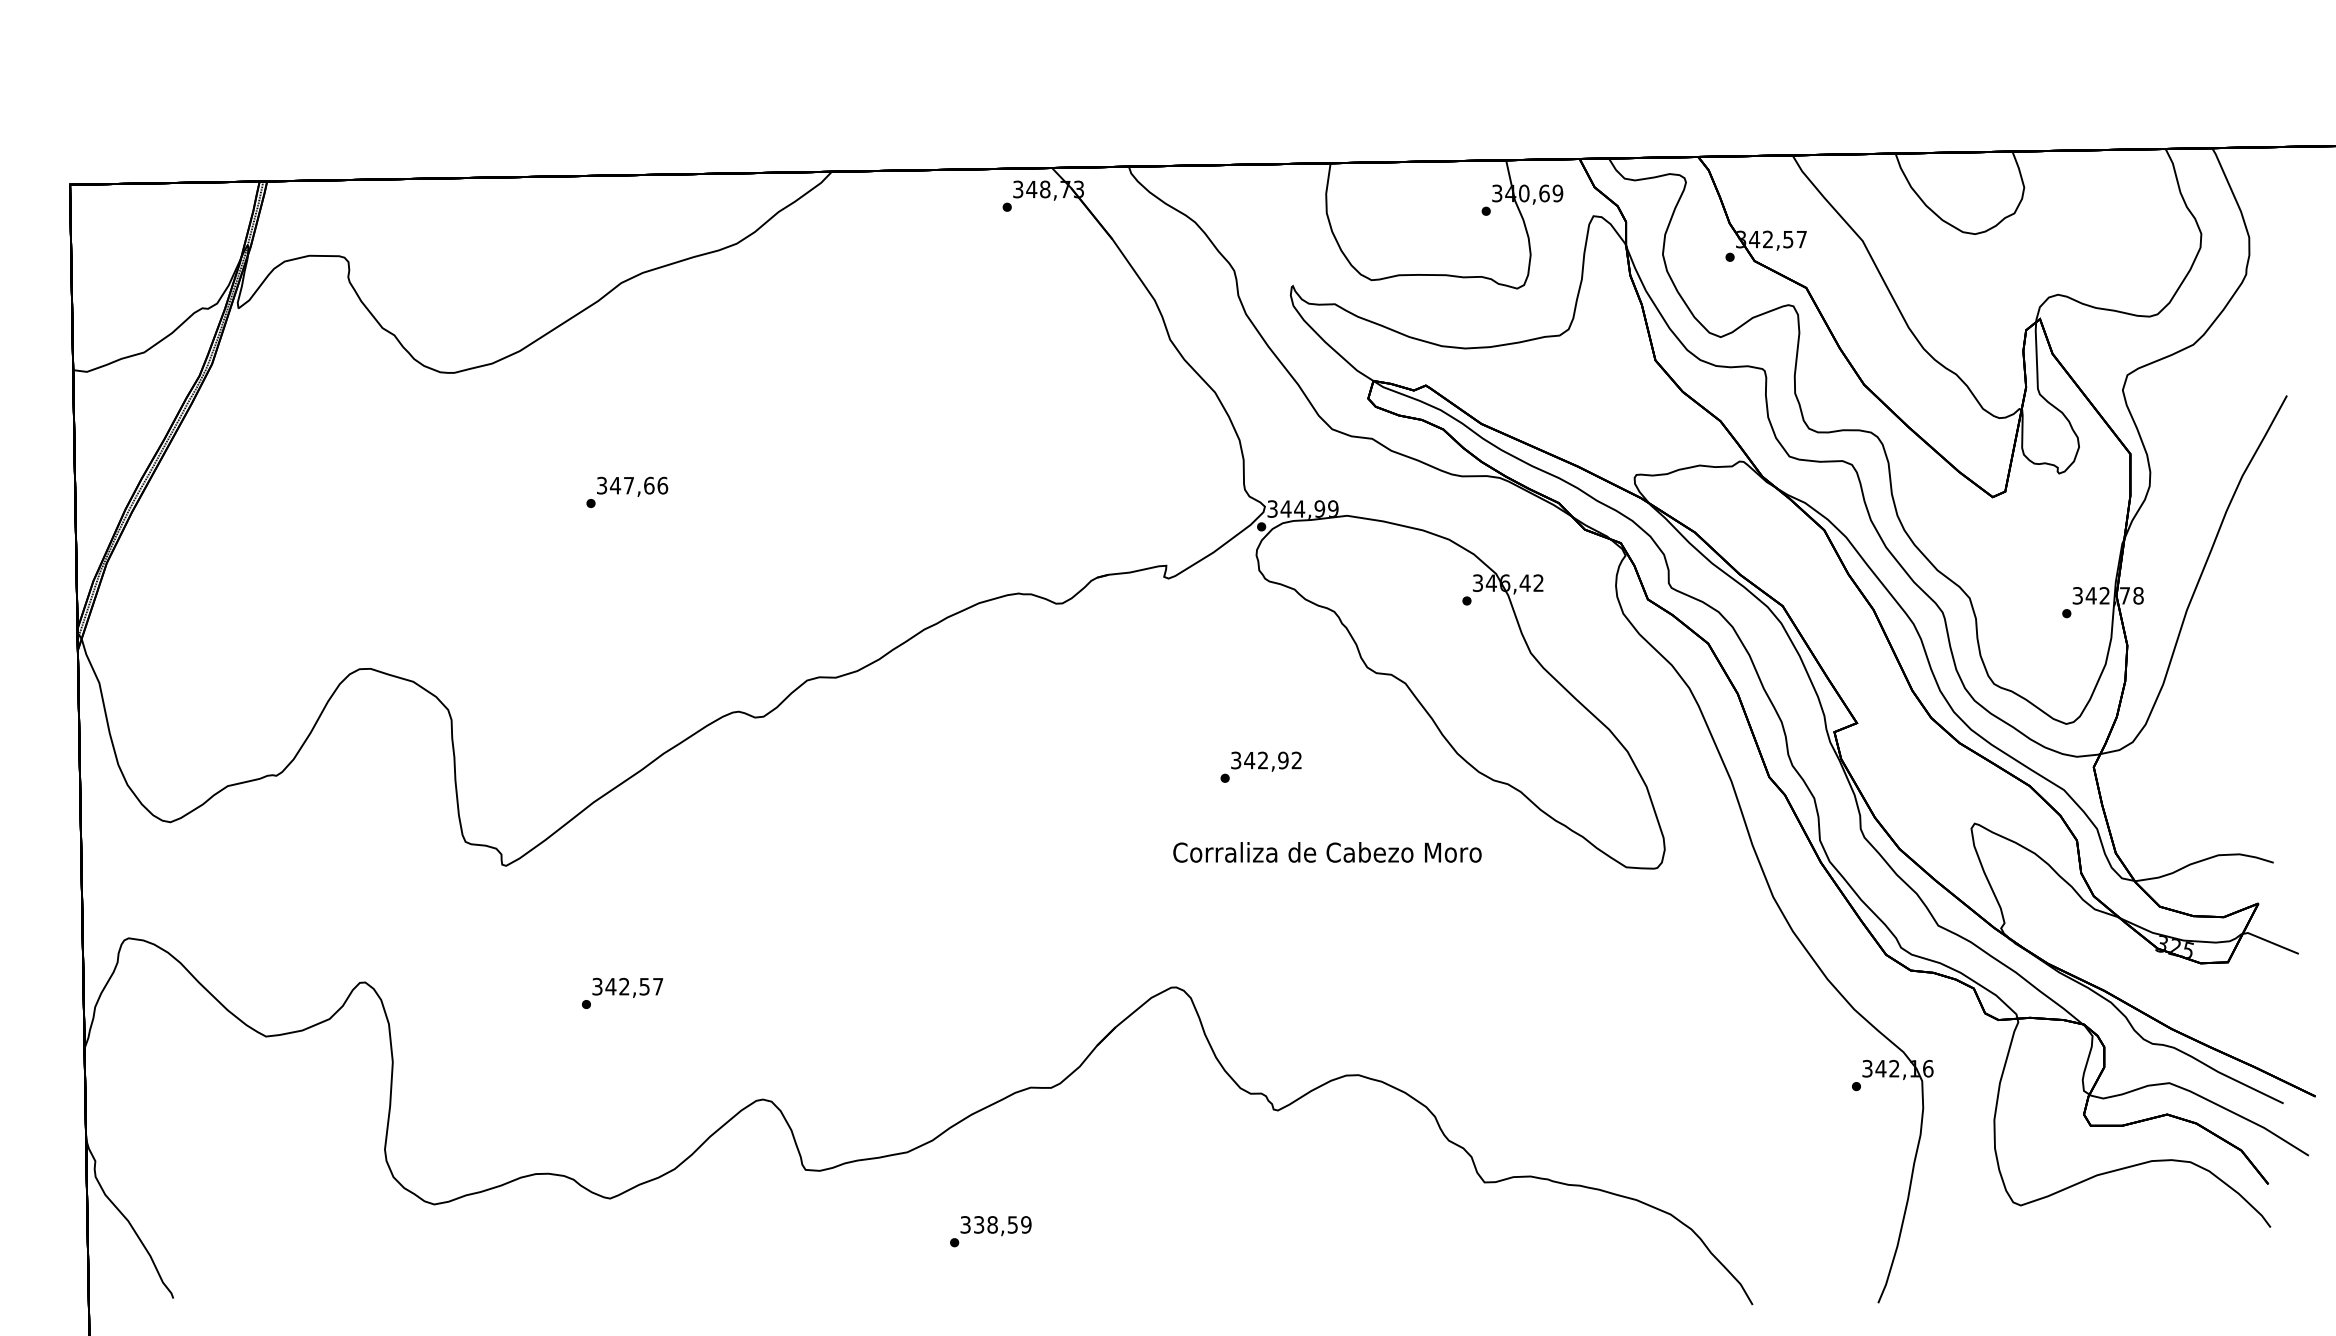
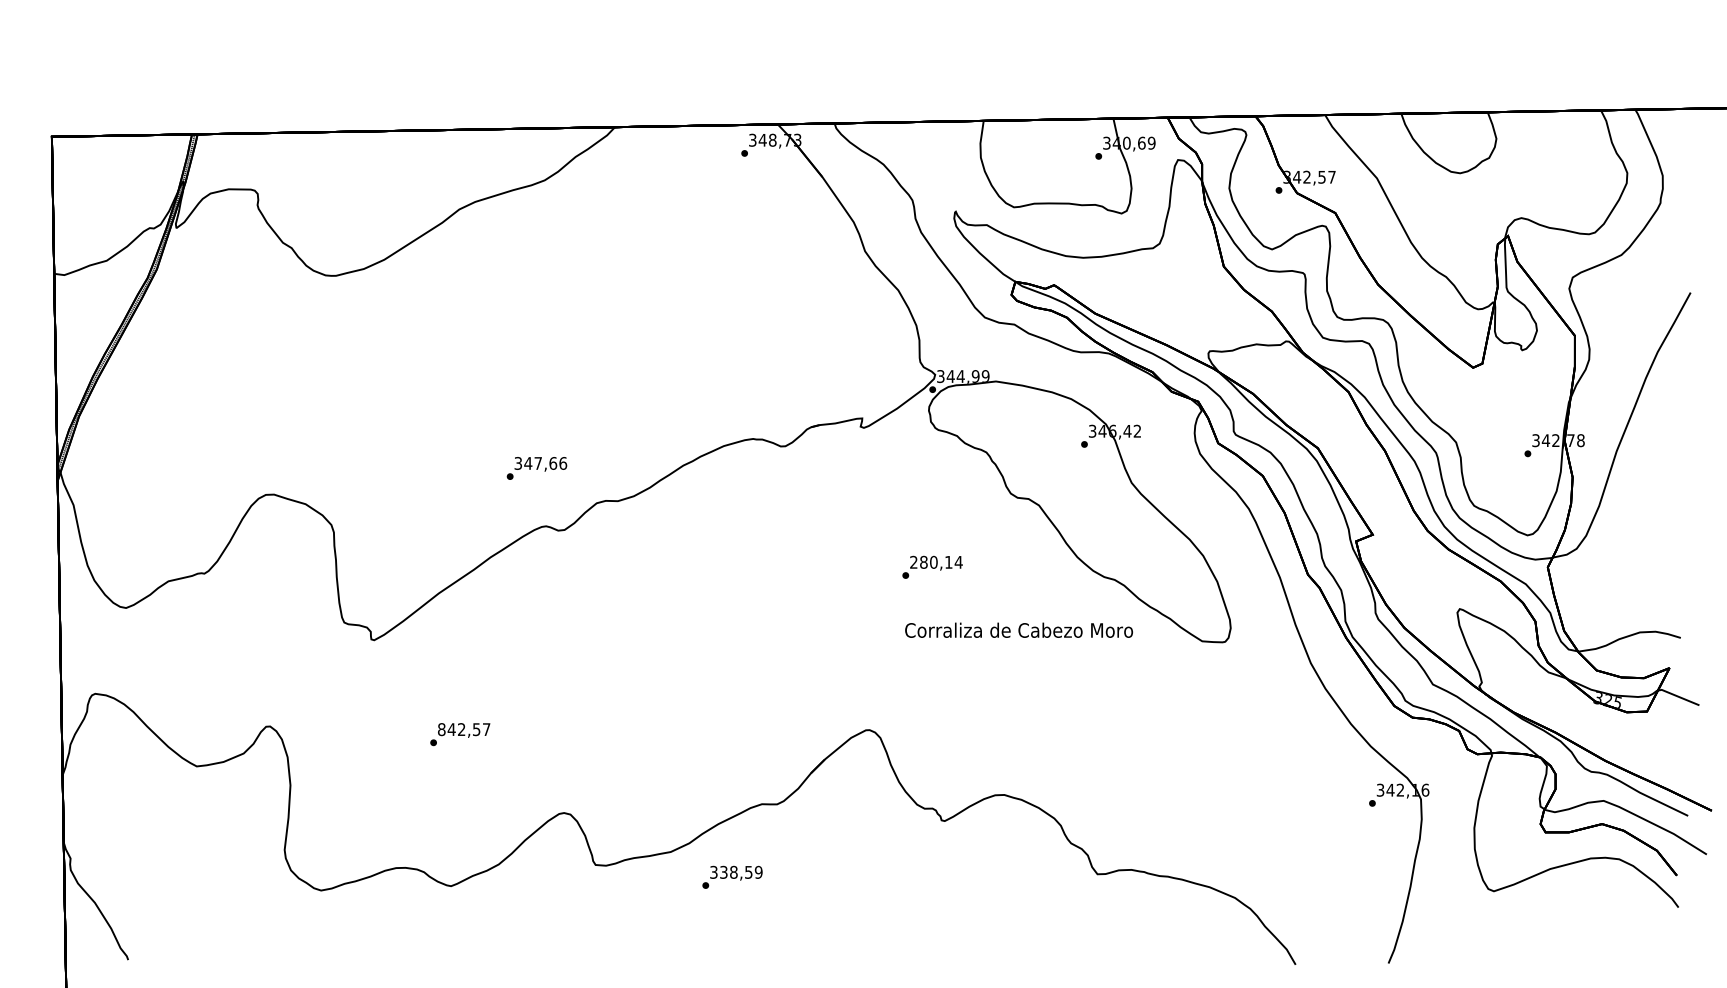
text: (627, 491) -> (537, 467), moved
text: (1266, 760) -> (936, 562), 342,92 -> 280,14
text: (1327, 852) -> (1019, 630), moved
text: (597, 986) -> (441, 729), 342,57 -> 842,57
text: (990, 1231) -> (732, 877), moved

